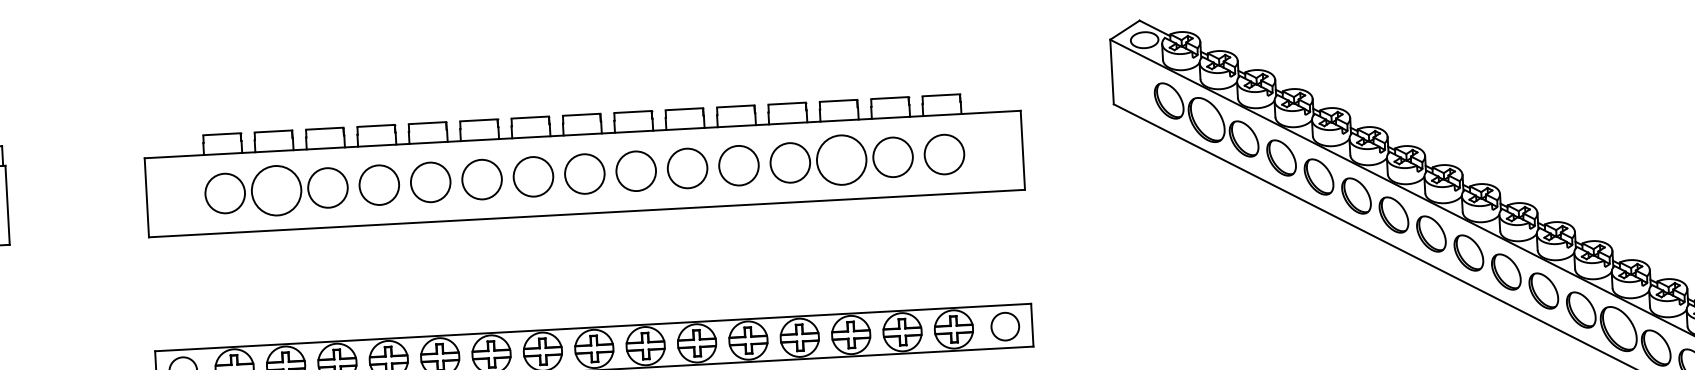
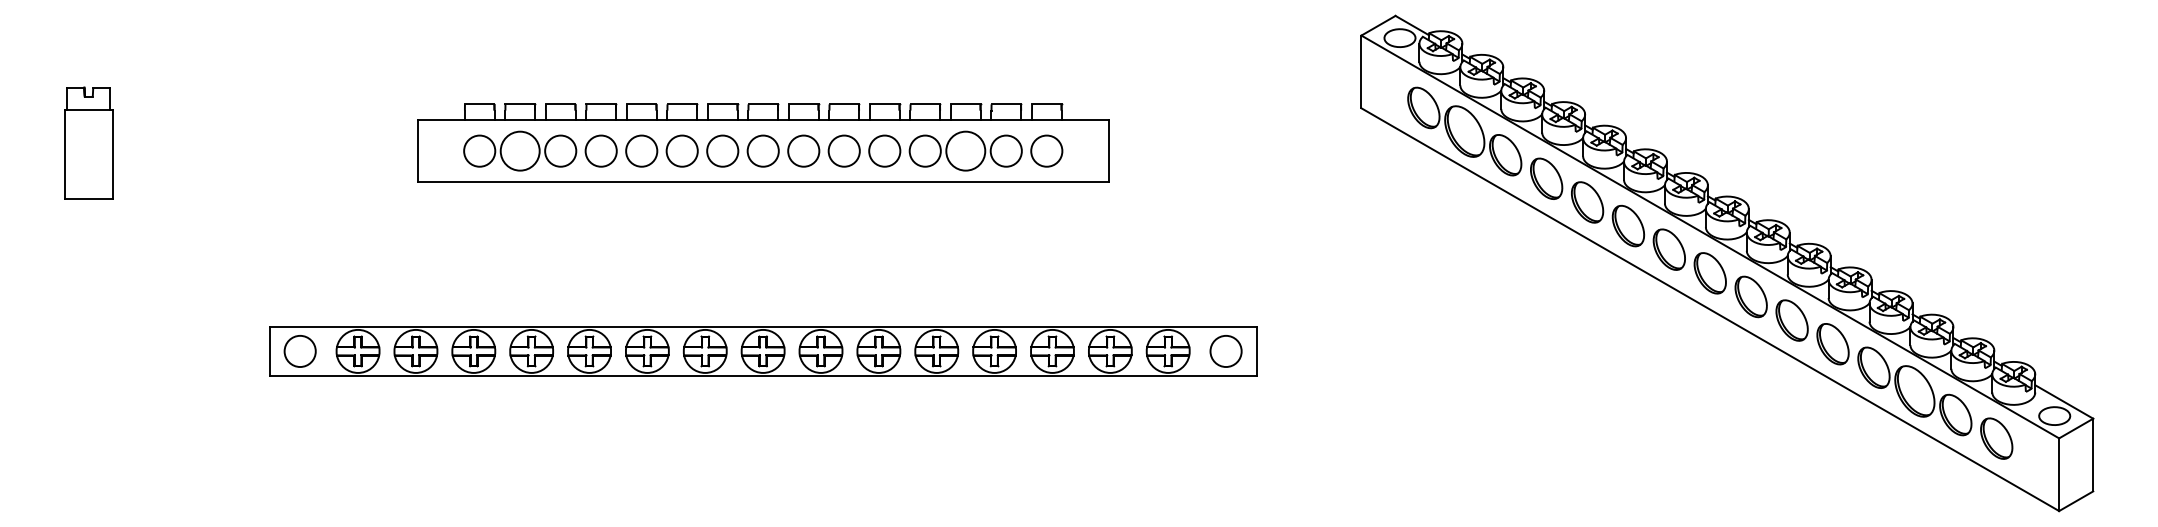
part: (584, 164) -> (763, 143), size x0.7

